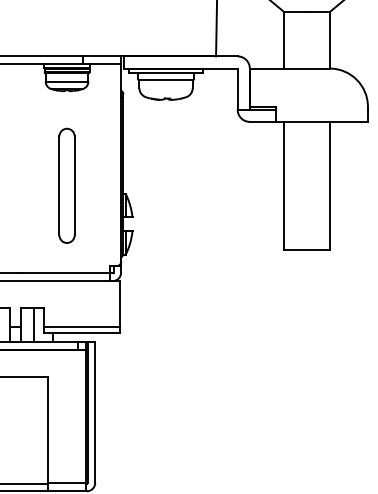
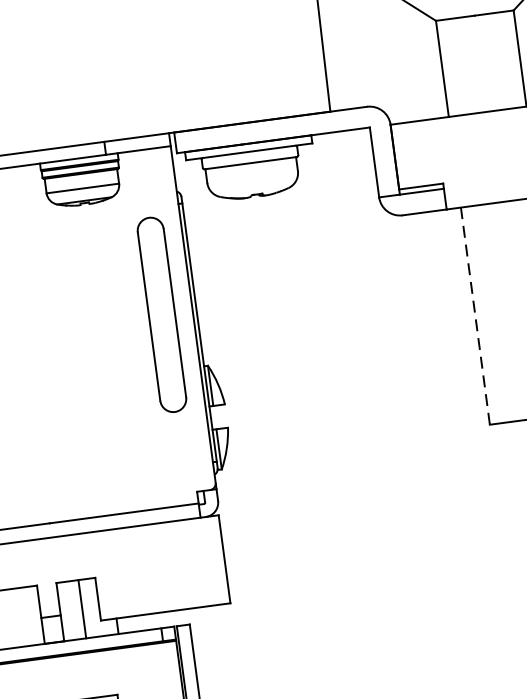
part: (66, 185) -> (160, 314), moved
line: (284, 185) -> (475, 315), solid -> dashed
line: (82, 326) -> (164, 601), removed

